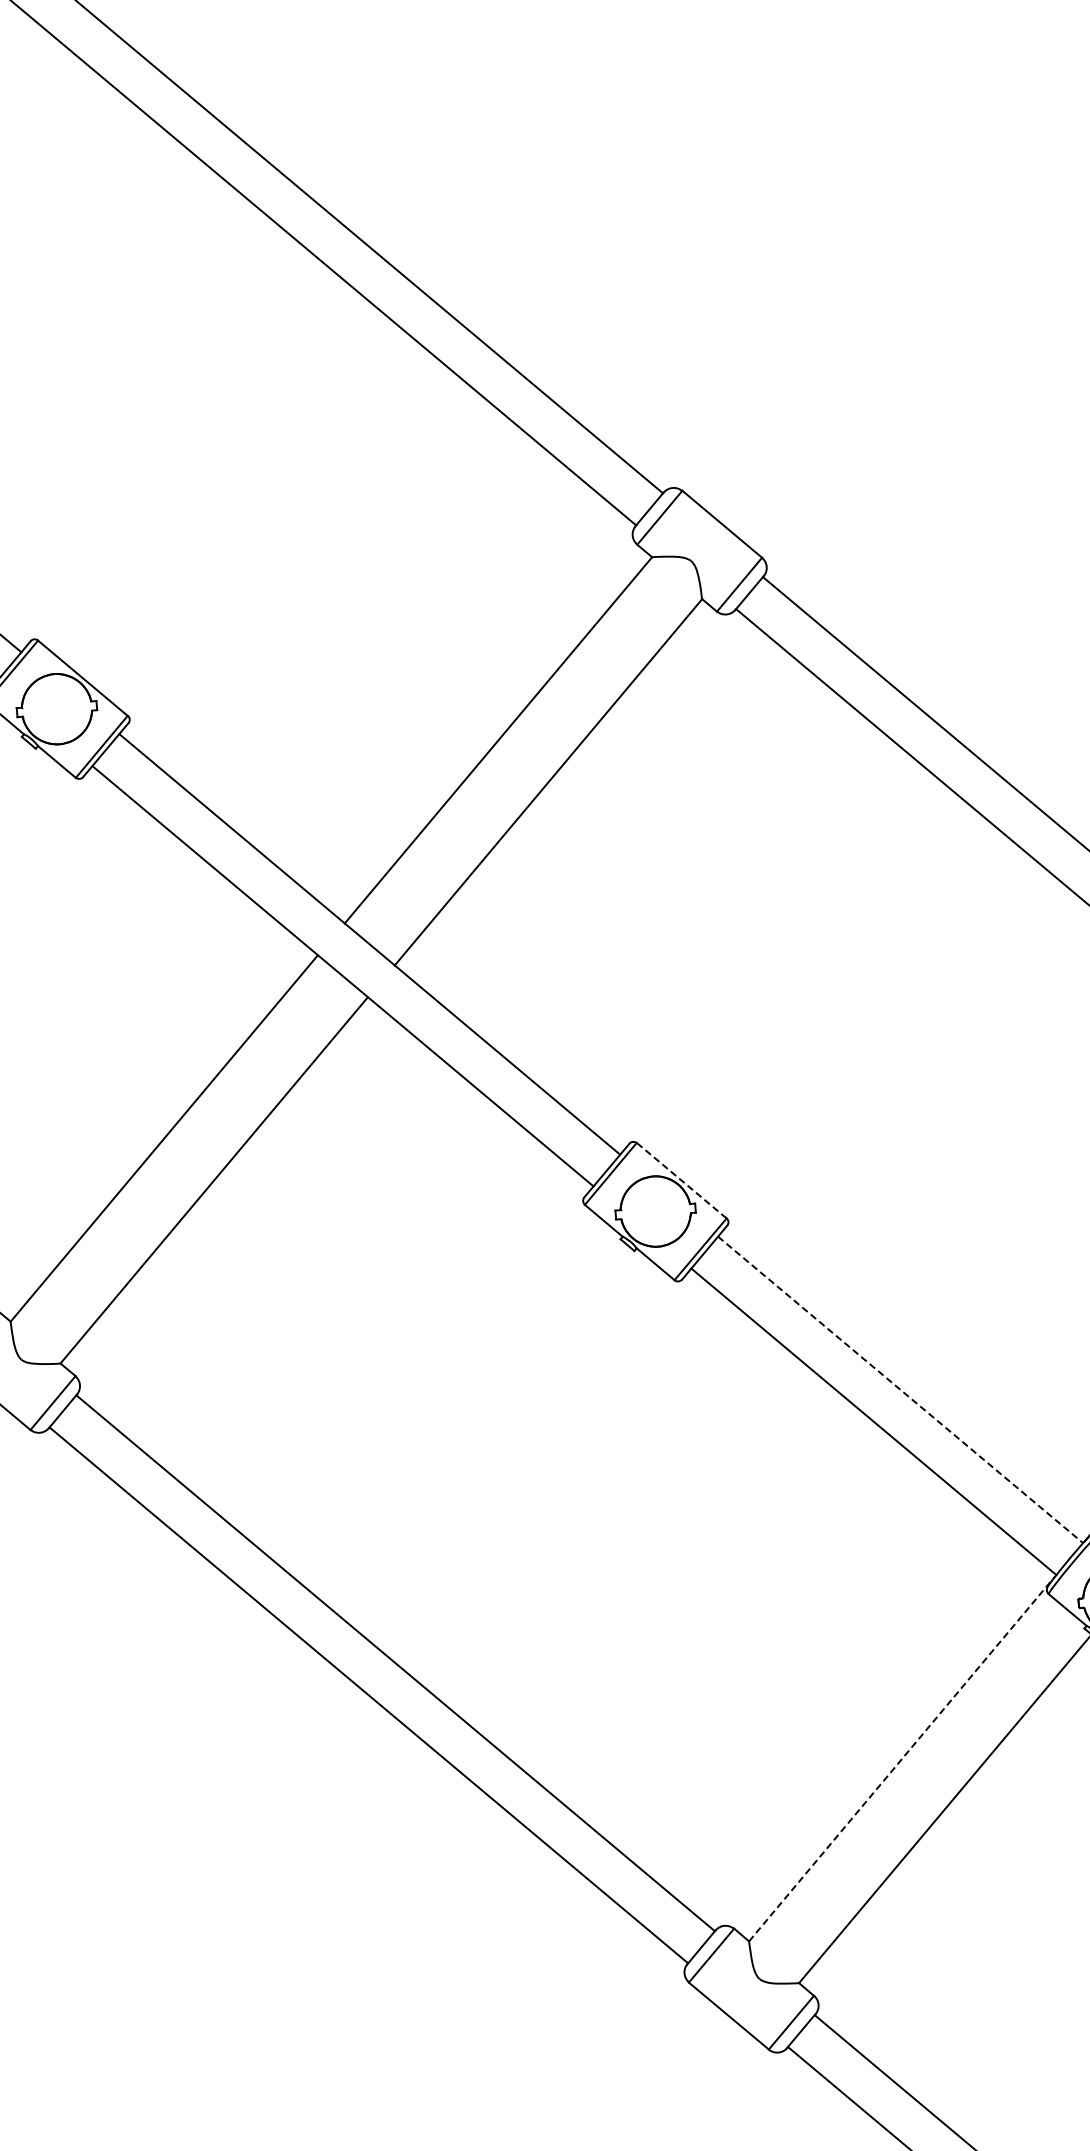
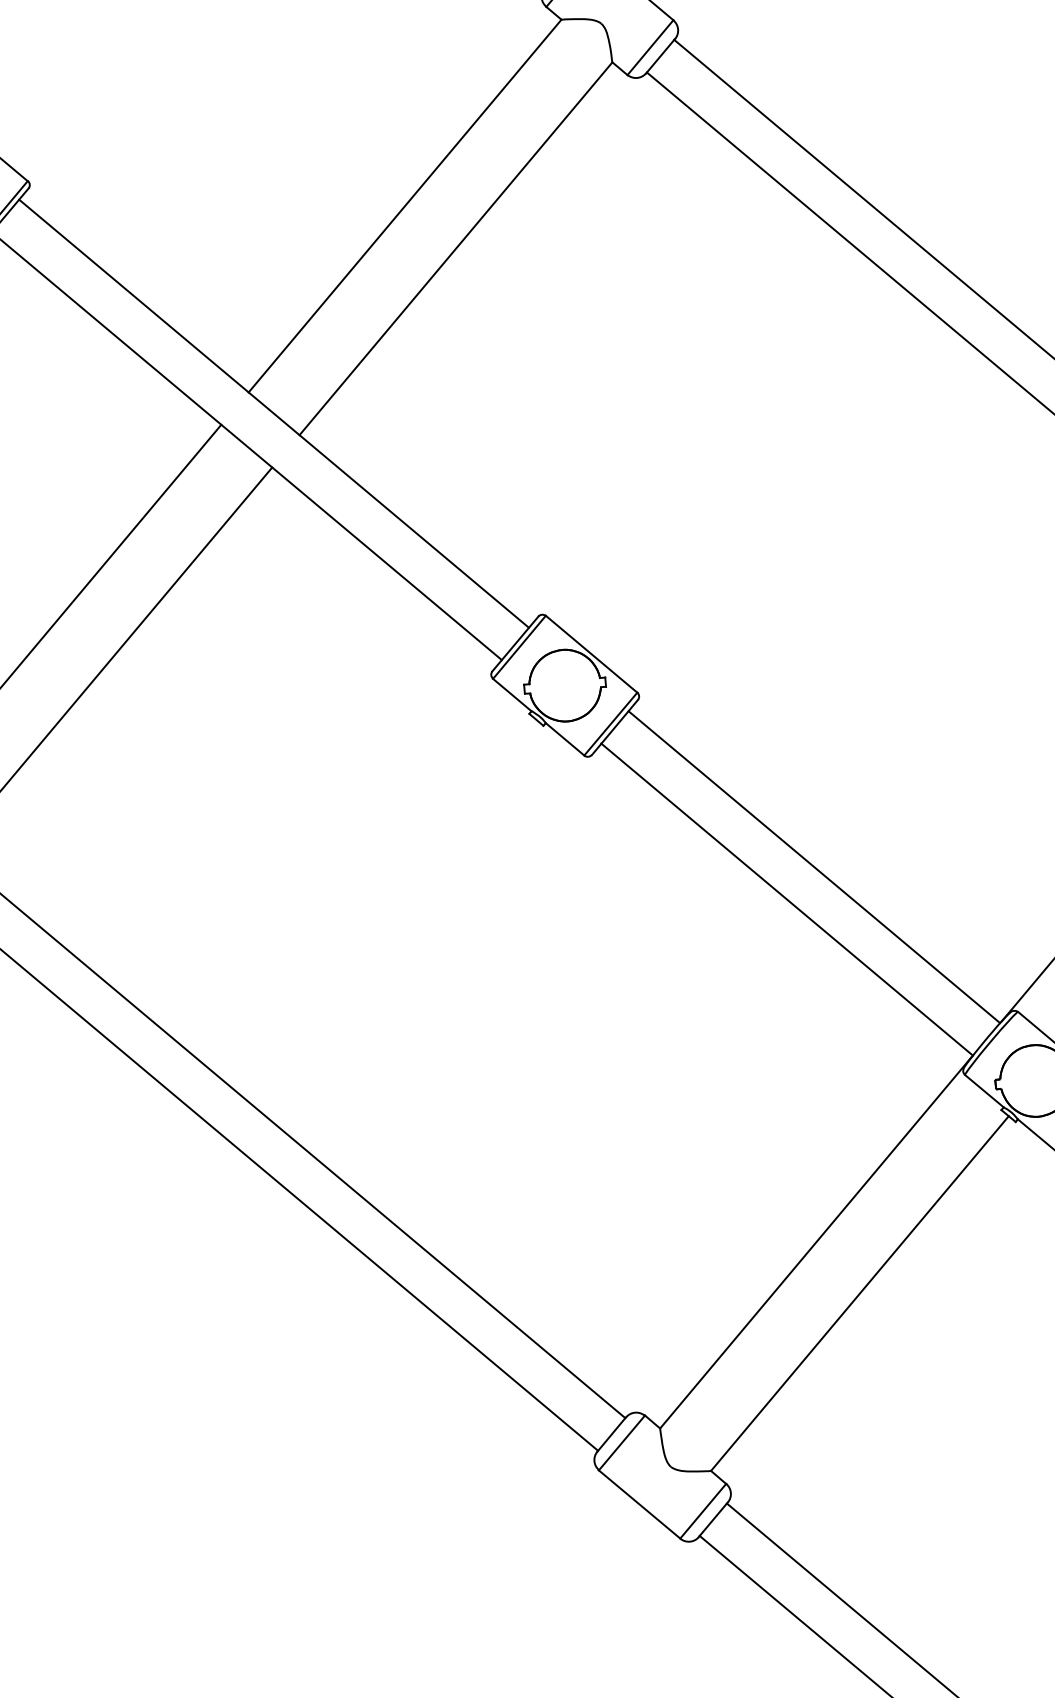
line: (681, 1180) -> (591, 654), dashed -> solid
line: (900, 1390) -> (814, 867), dashed -> solid
line: (902, 1758) -> (816, 1242), dashed -> solid

